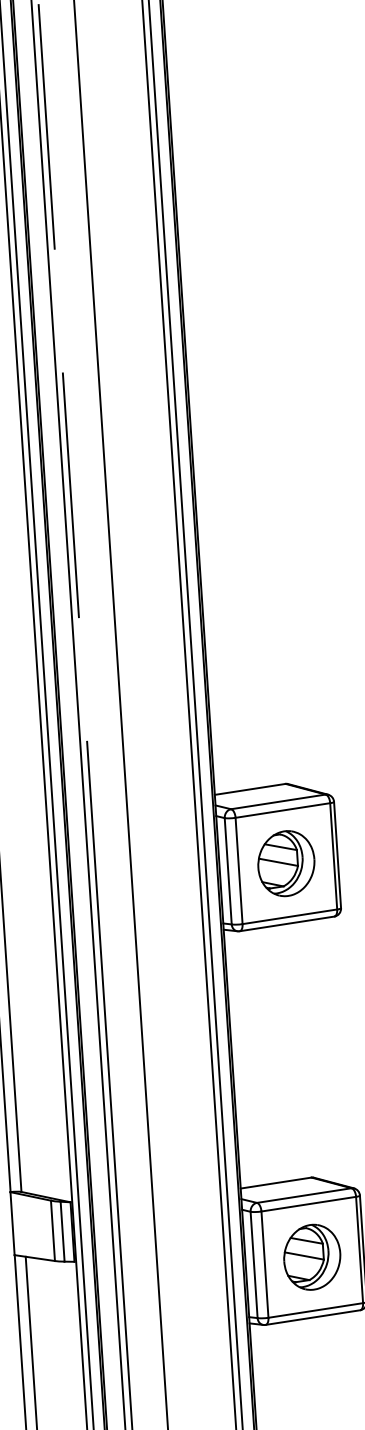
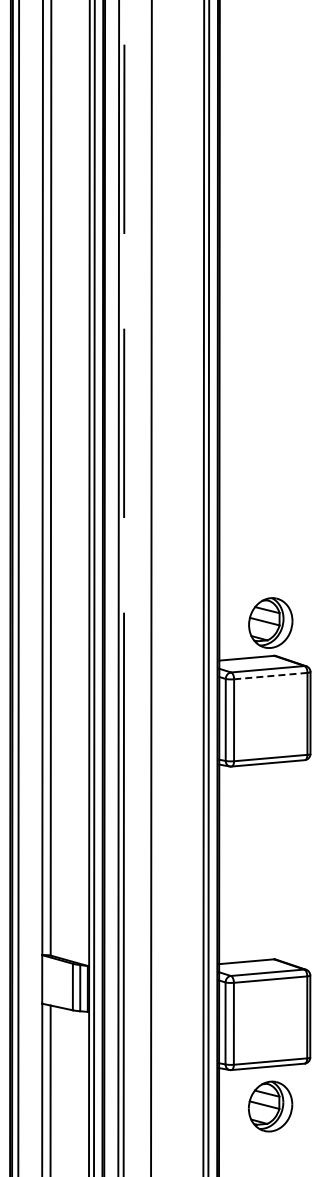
line: (282, 811) -> (270, 676), solid -> dashed
part: (285, 862) -> (270, 622), moved
part: (312, 1257) -> (270, 1106), moved

